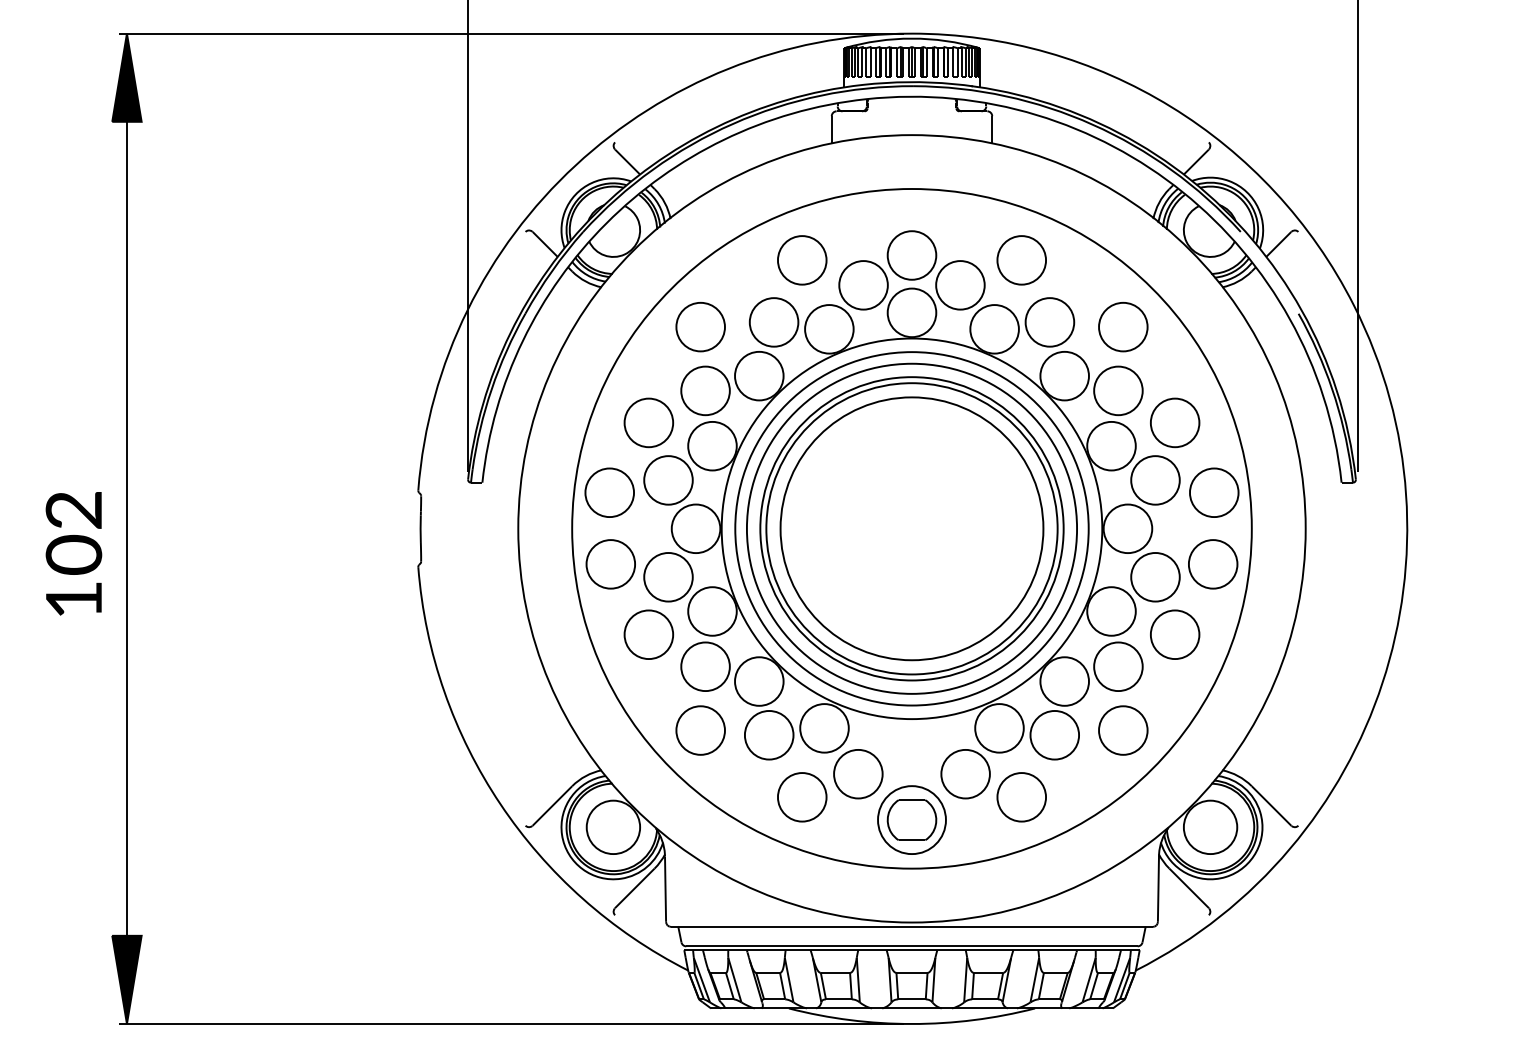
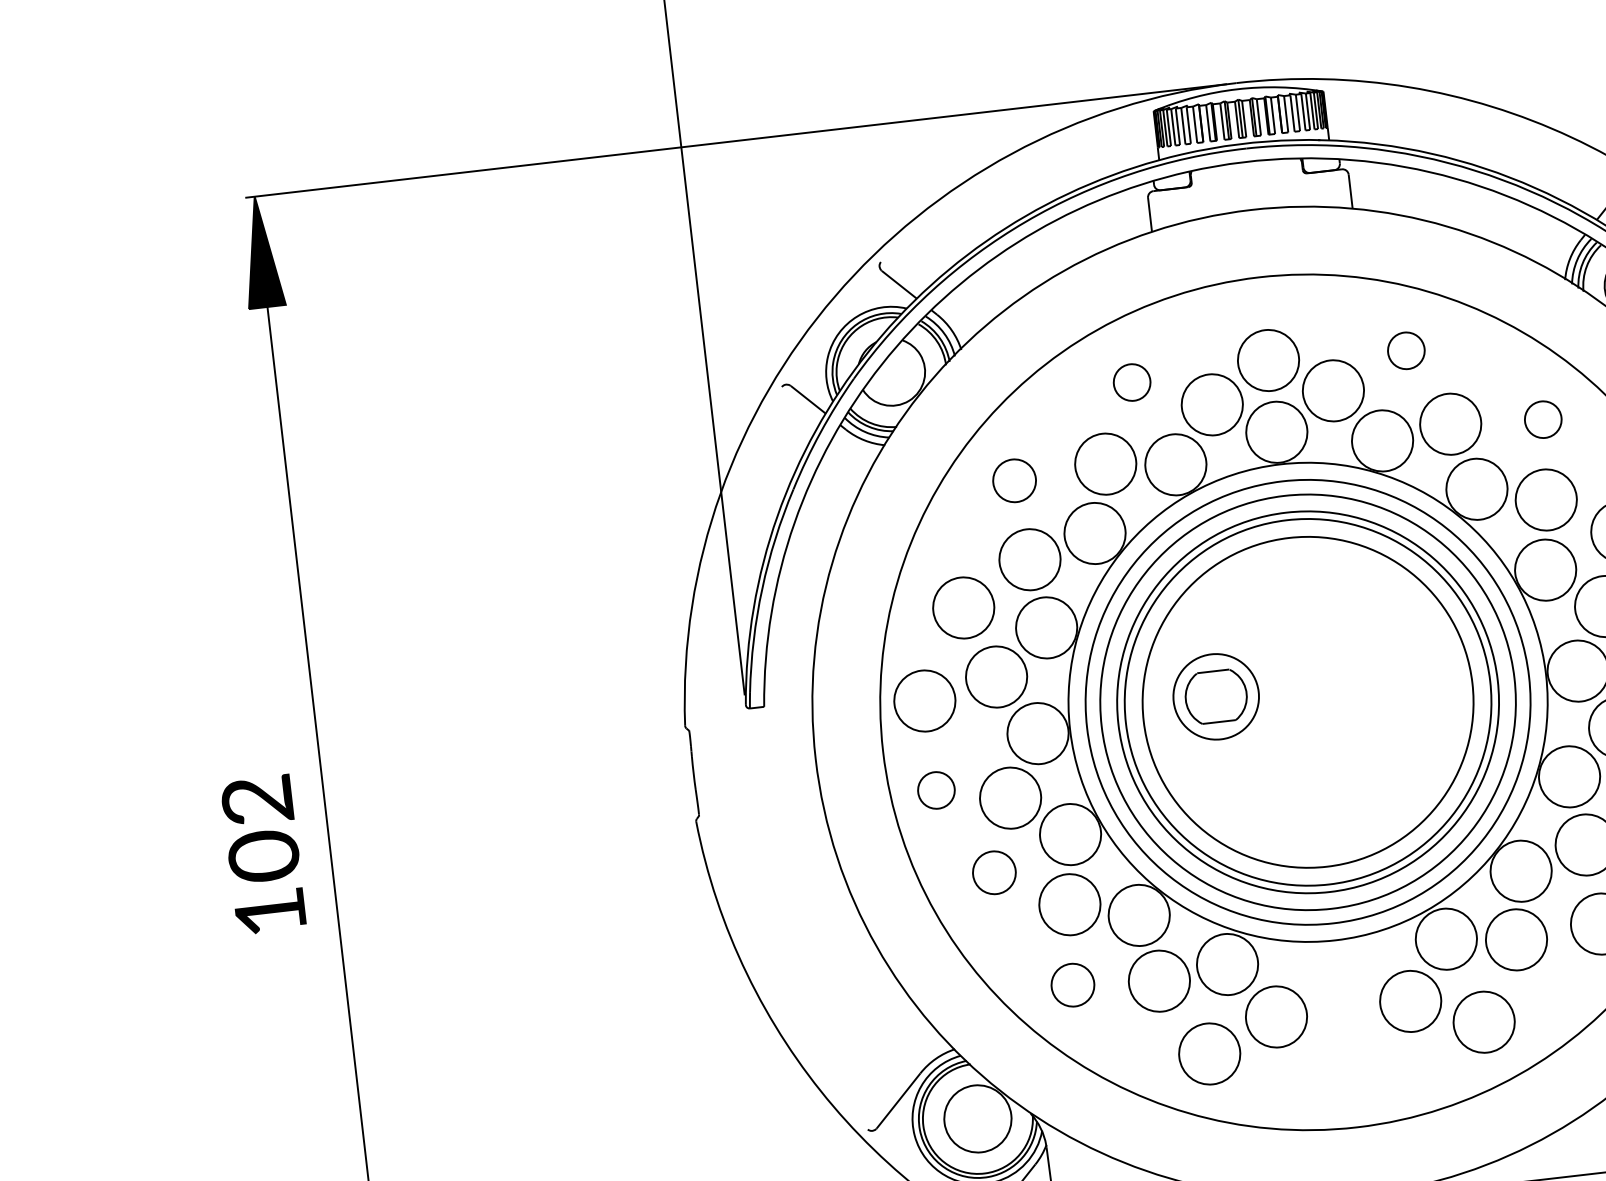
part: (802, 260) -> (1132, 382), size x0.6
part: (1021, 260) -> (1406, 350), size x0.6
part: (700, 327) -> (1014, 481), size x0.7
part: (1123, 327) -> (1543, 419), size x0.6
part: (610, 564) -> (936, 790), size x0.6
part: (648, 634) -> (993, 872), size x0.7
part: (700, 730) -> (1072, 985), size x0.7
part: (911, 819) -> (1215, 696), moved

